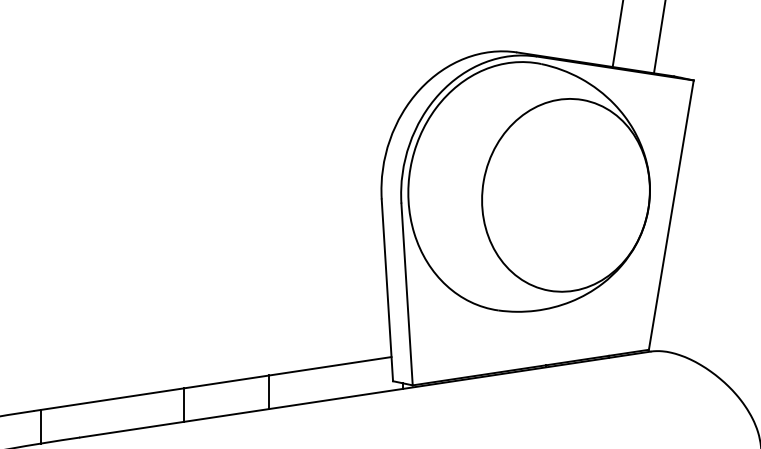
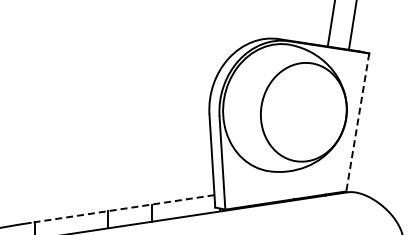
line: (670, 215) -> (357, 122), solid -> dashed
line: (211, 385) -> (122, 209), solid -> dashed

